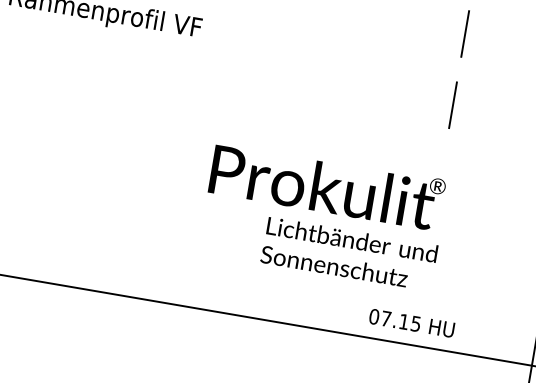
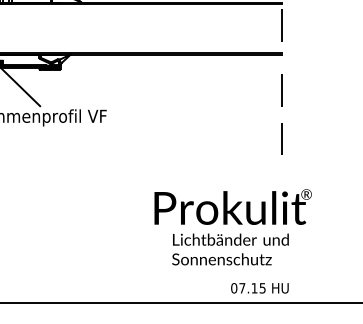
text: (326, 185) -> (232, 206), moved
text: (411, 323) -> (259, 288), moved

